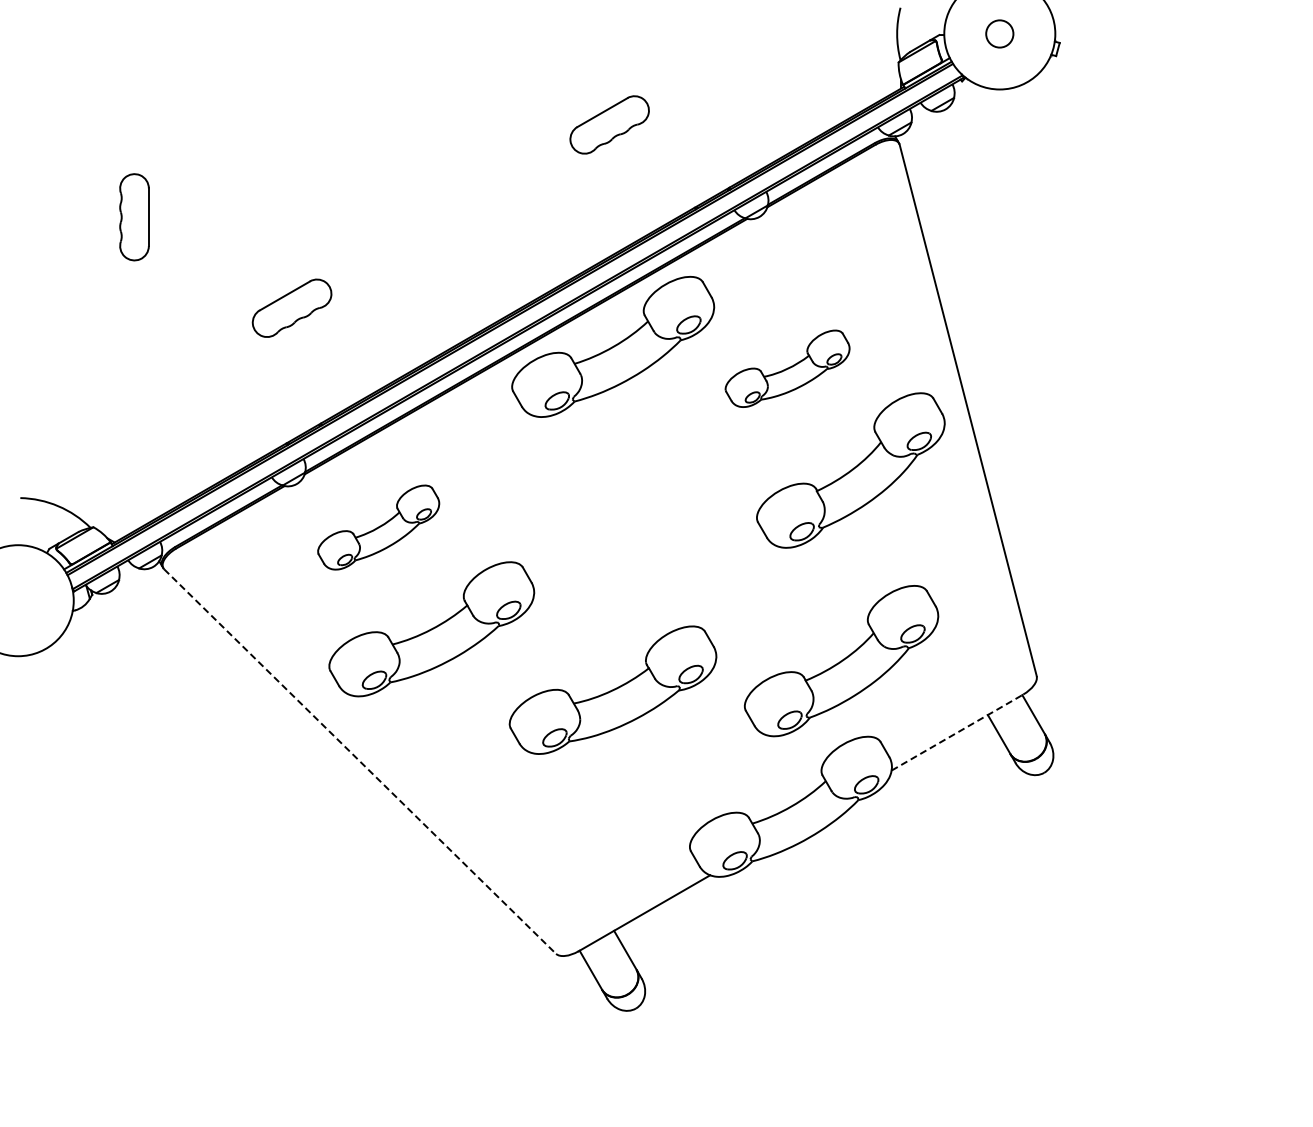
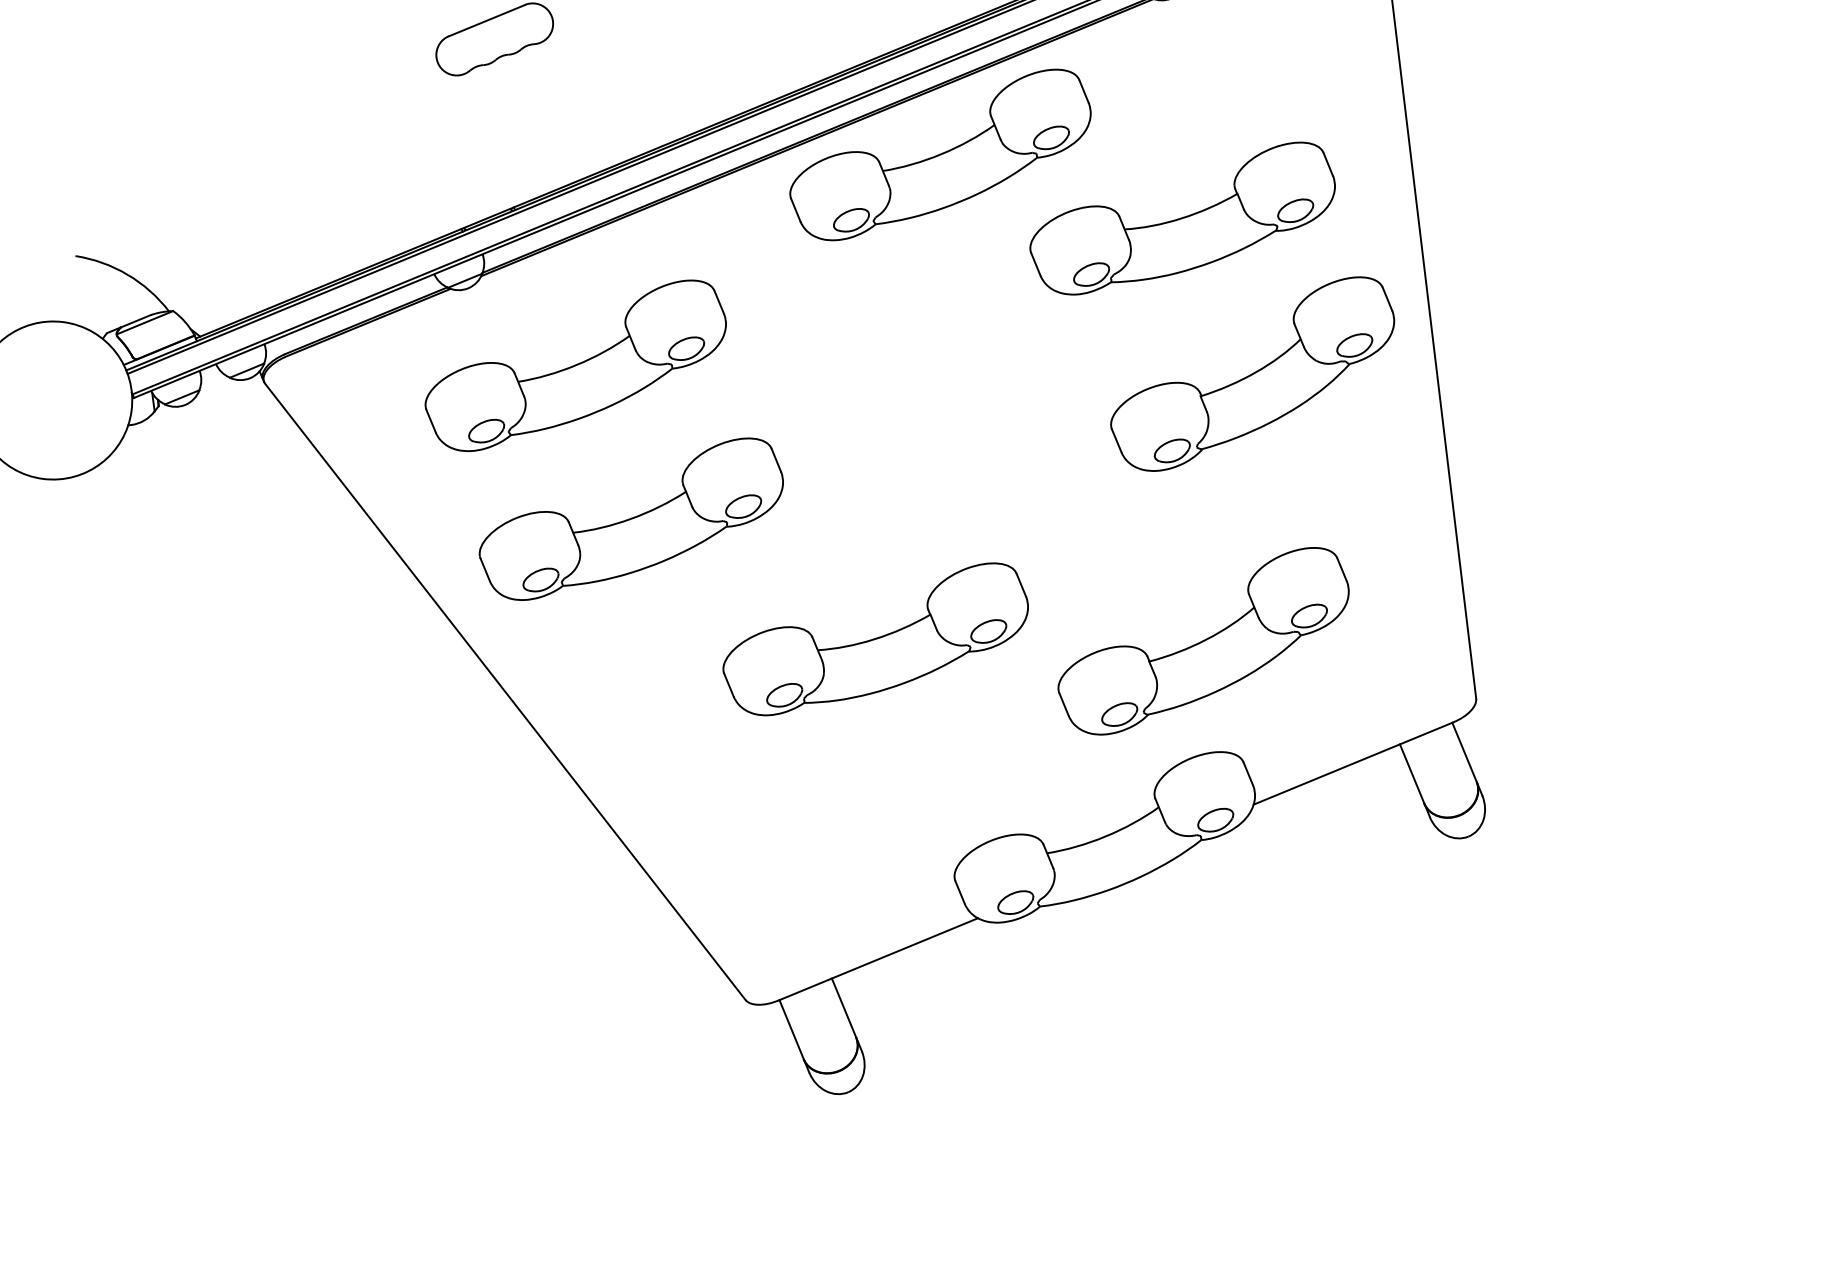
part: (787, 368) -> (1182, 217), size x1.67
part: (378, 527) -> (575, 365), size x1.67
line: (957, 732) -> (1353, 763), dashed -> solid
line: (360, 761) -> (505, 691), dashed -> solid

